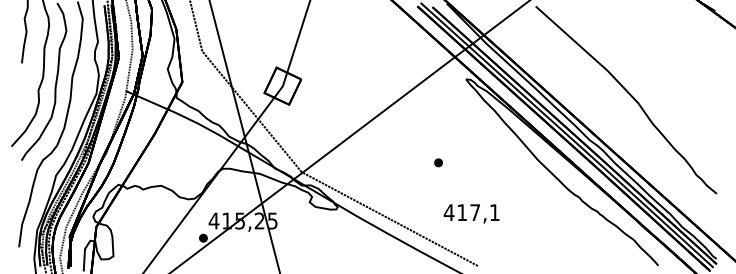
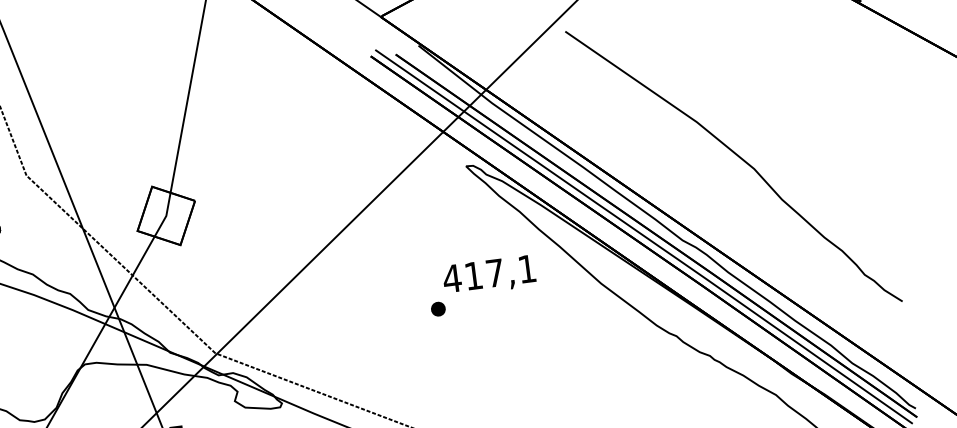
text: (471, 213) -> (489, 275), moved

